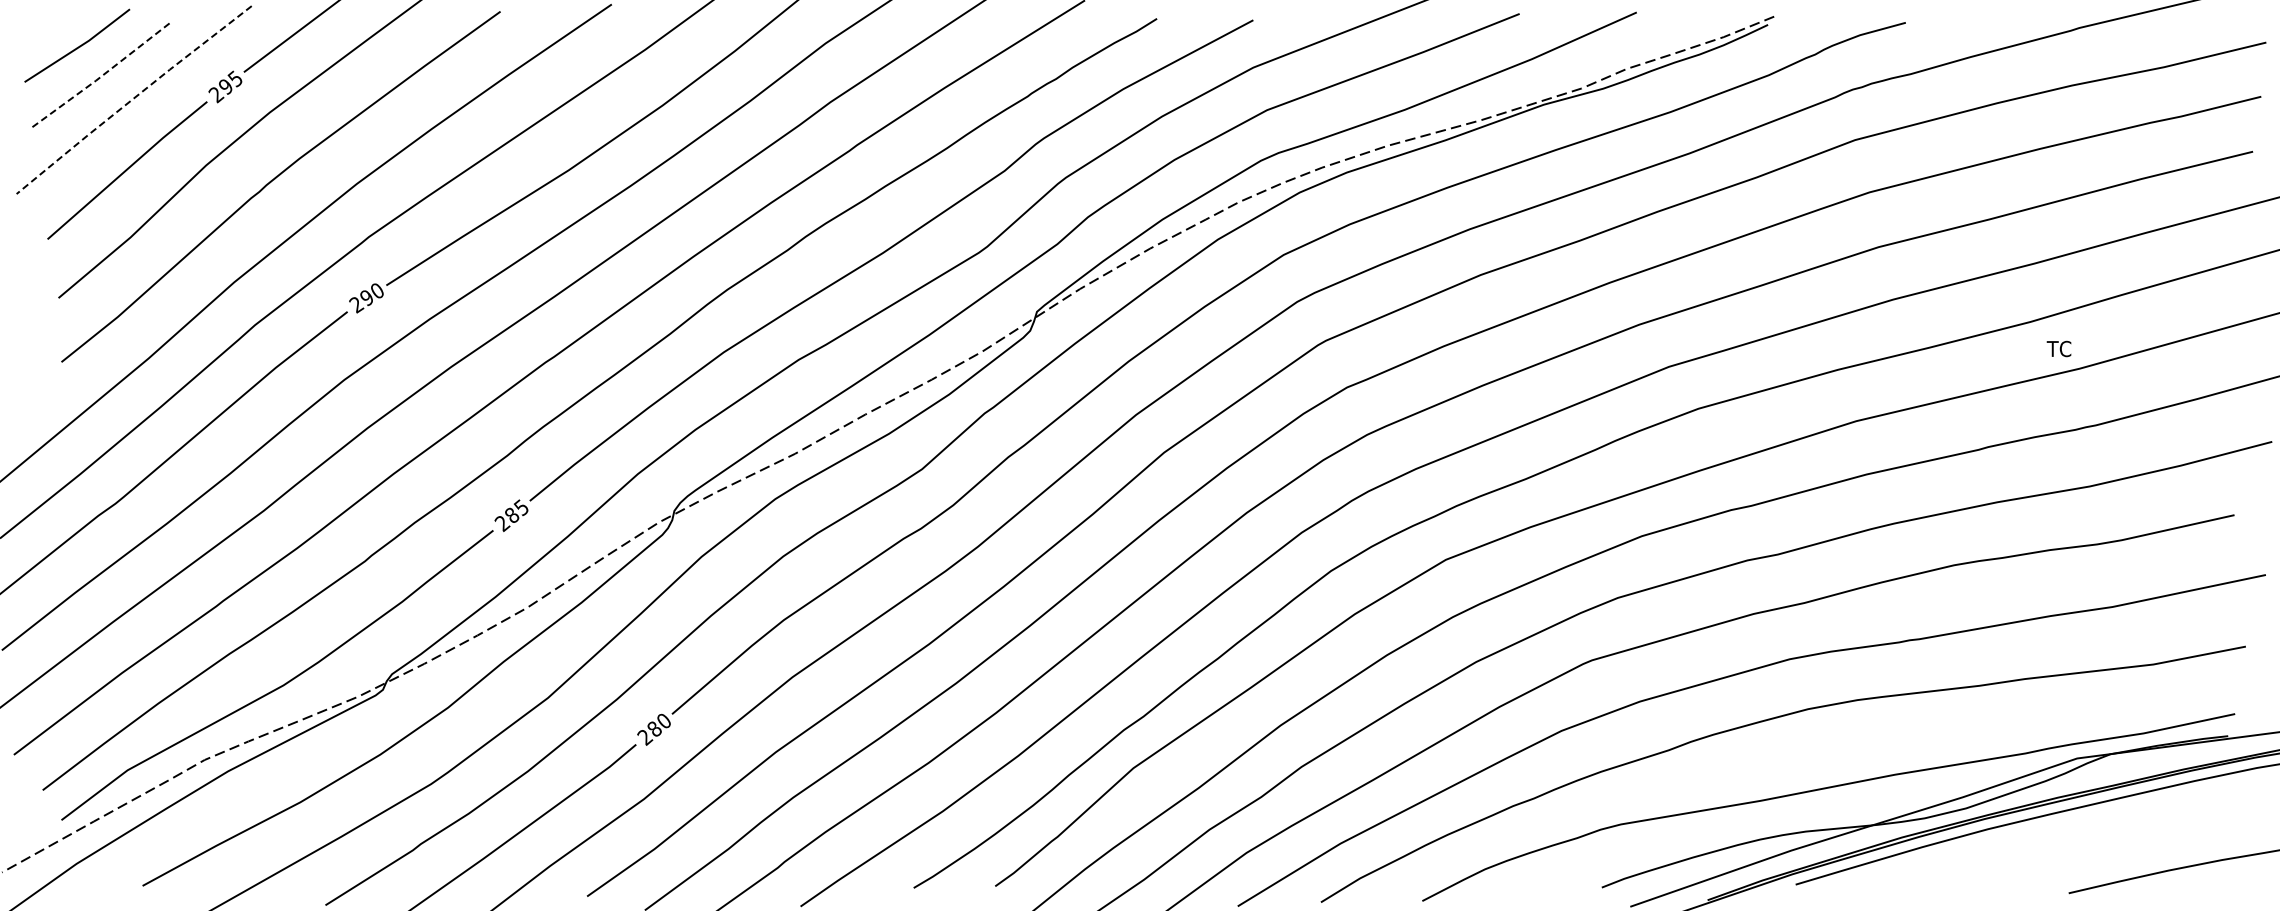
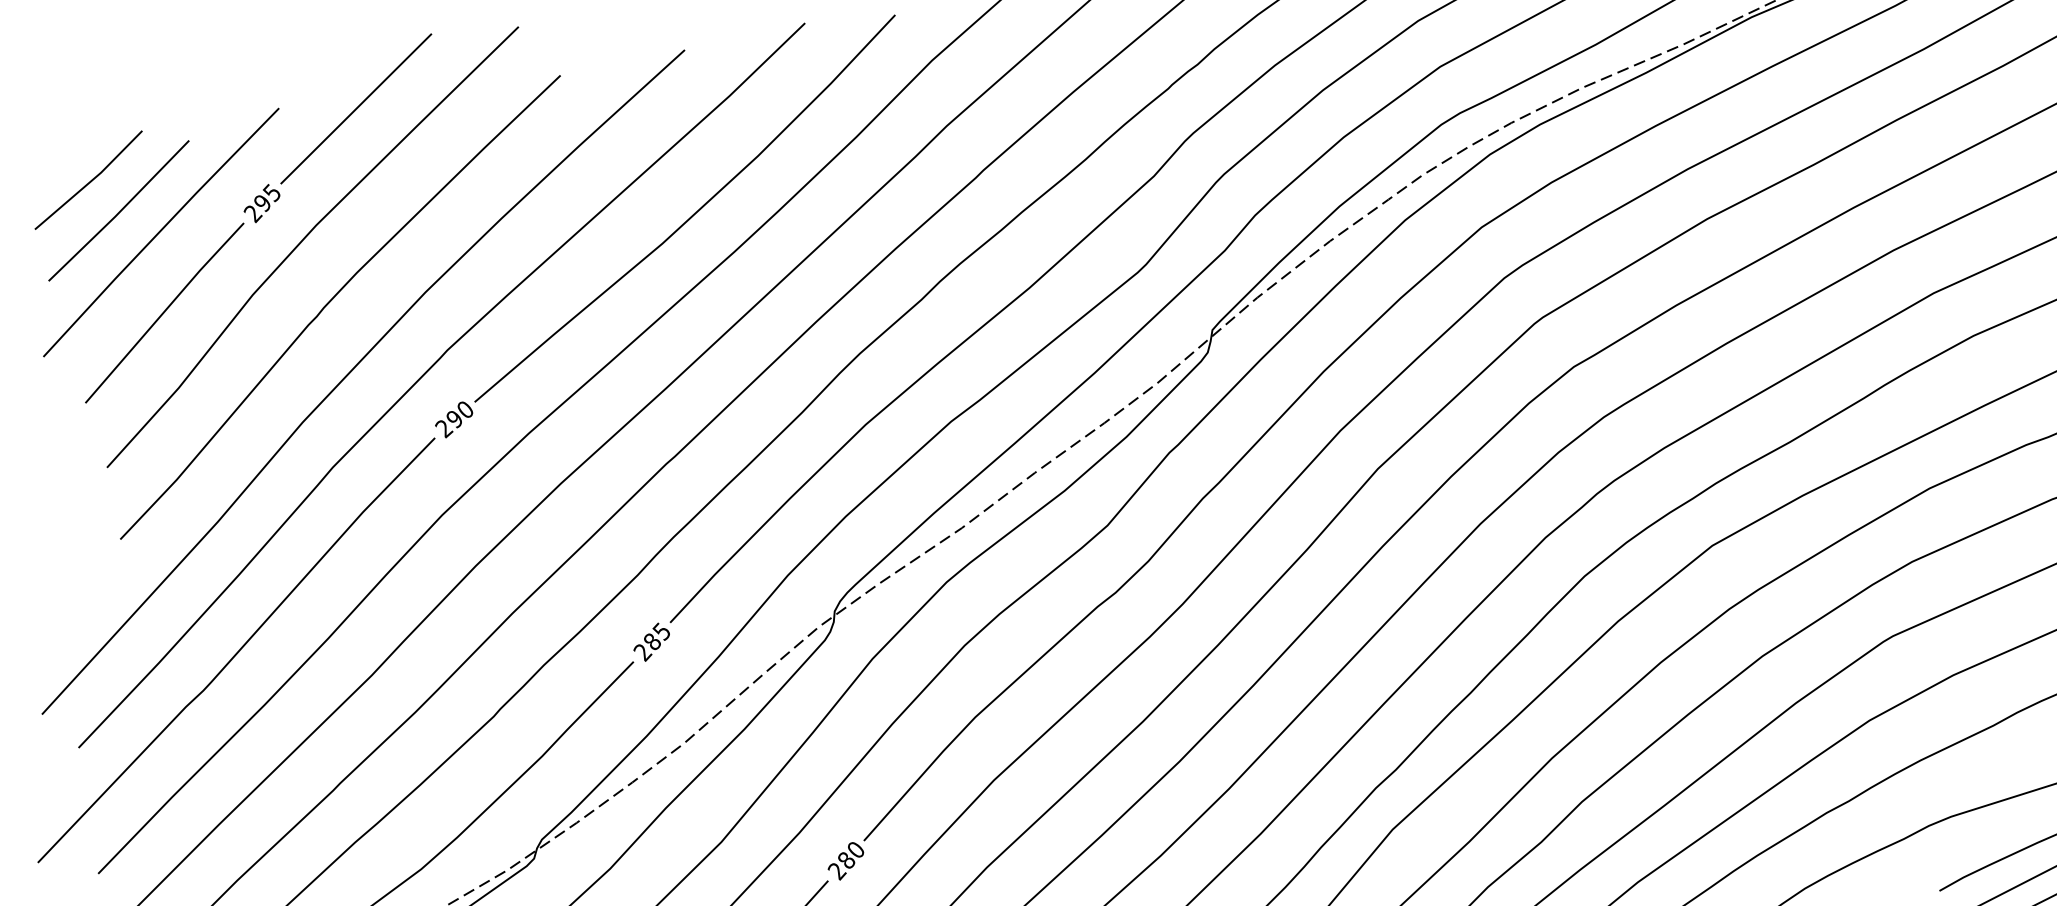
line: (99, 77) -> (118, 212), dashed -> solid
line: (132, 99) -> (159, 232), dashed -> solid

